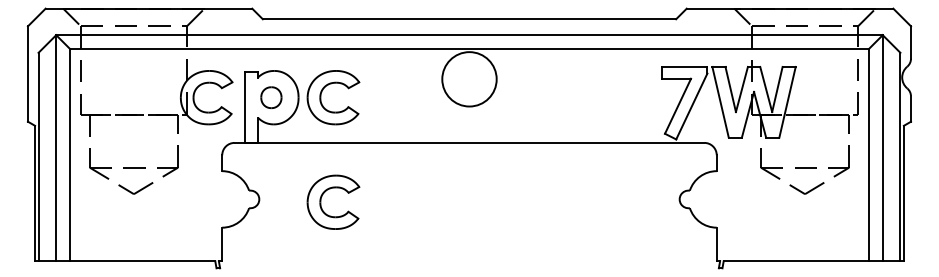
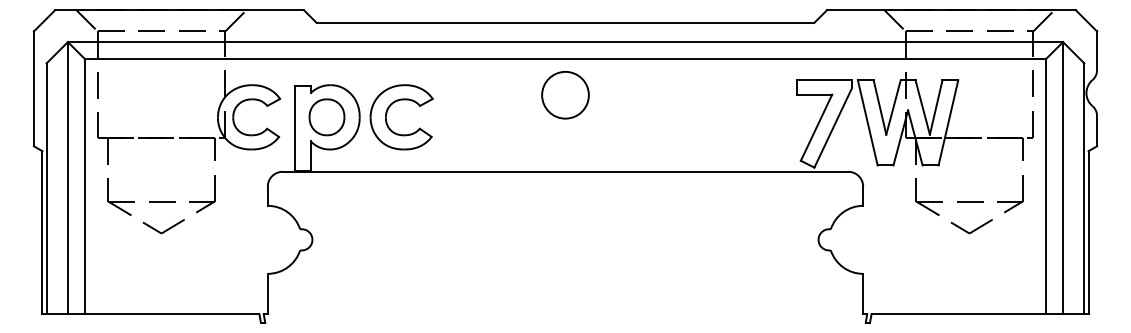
circle: (469, 78) -> (565, 94), size x0.71
part: (270, 97) -> (326, 117), size x1.43
part: (321, 199) -> (387, 239), removed

